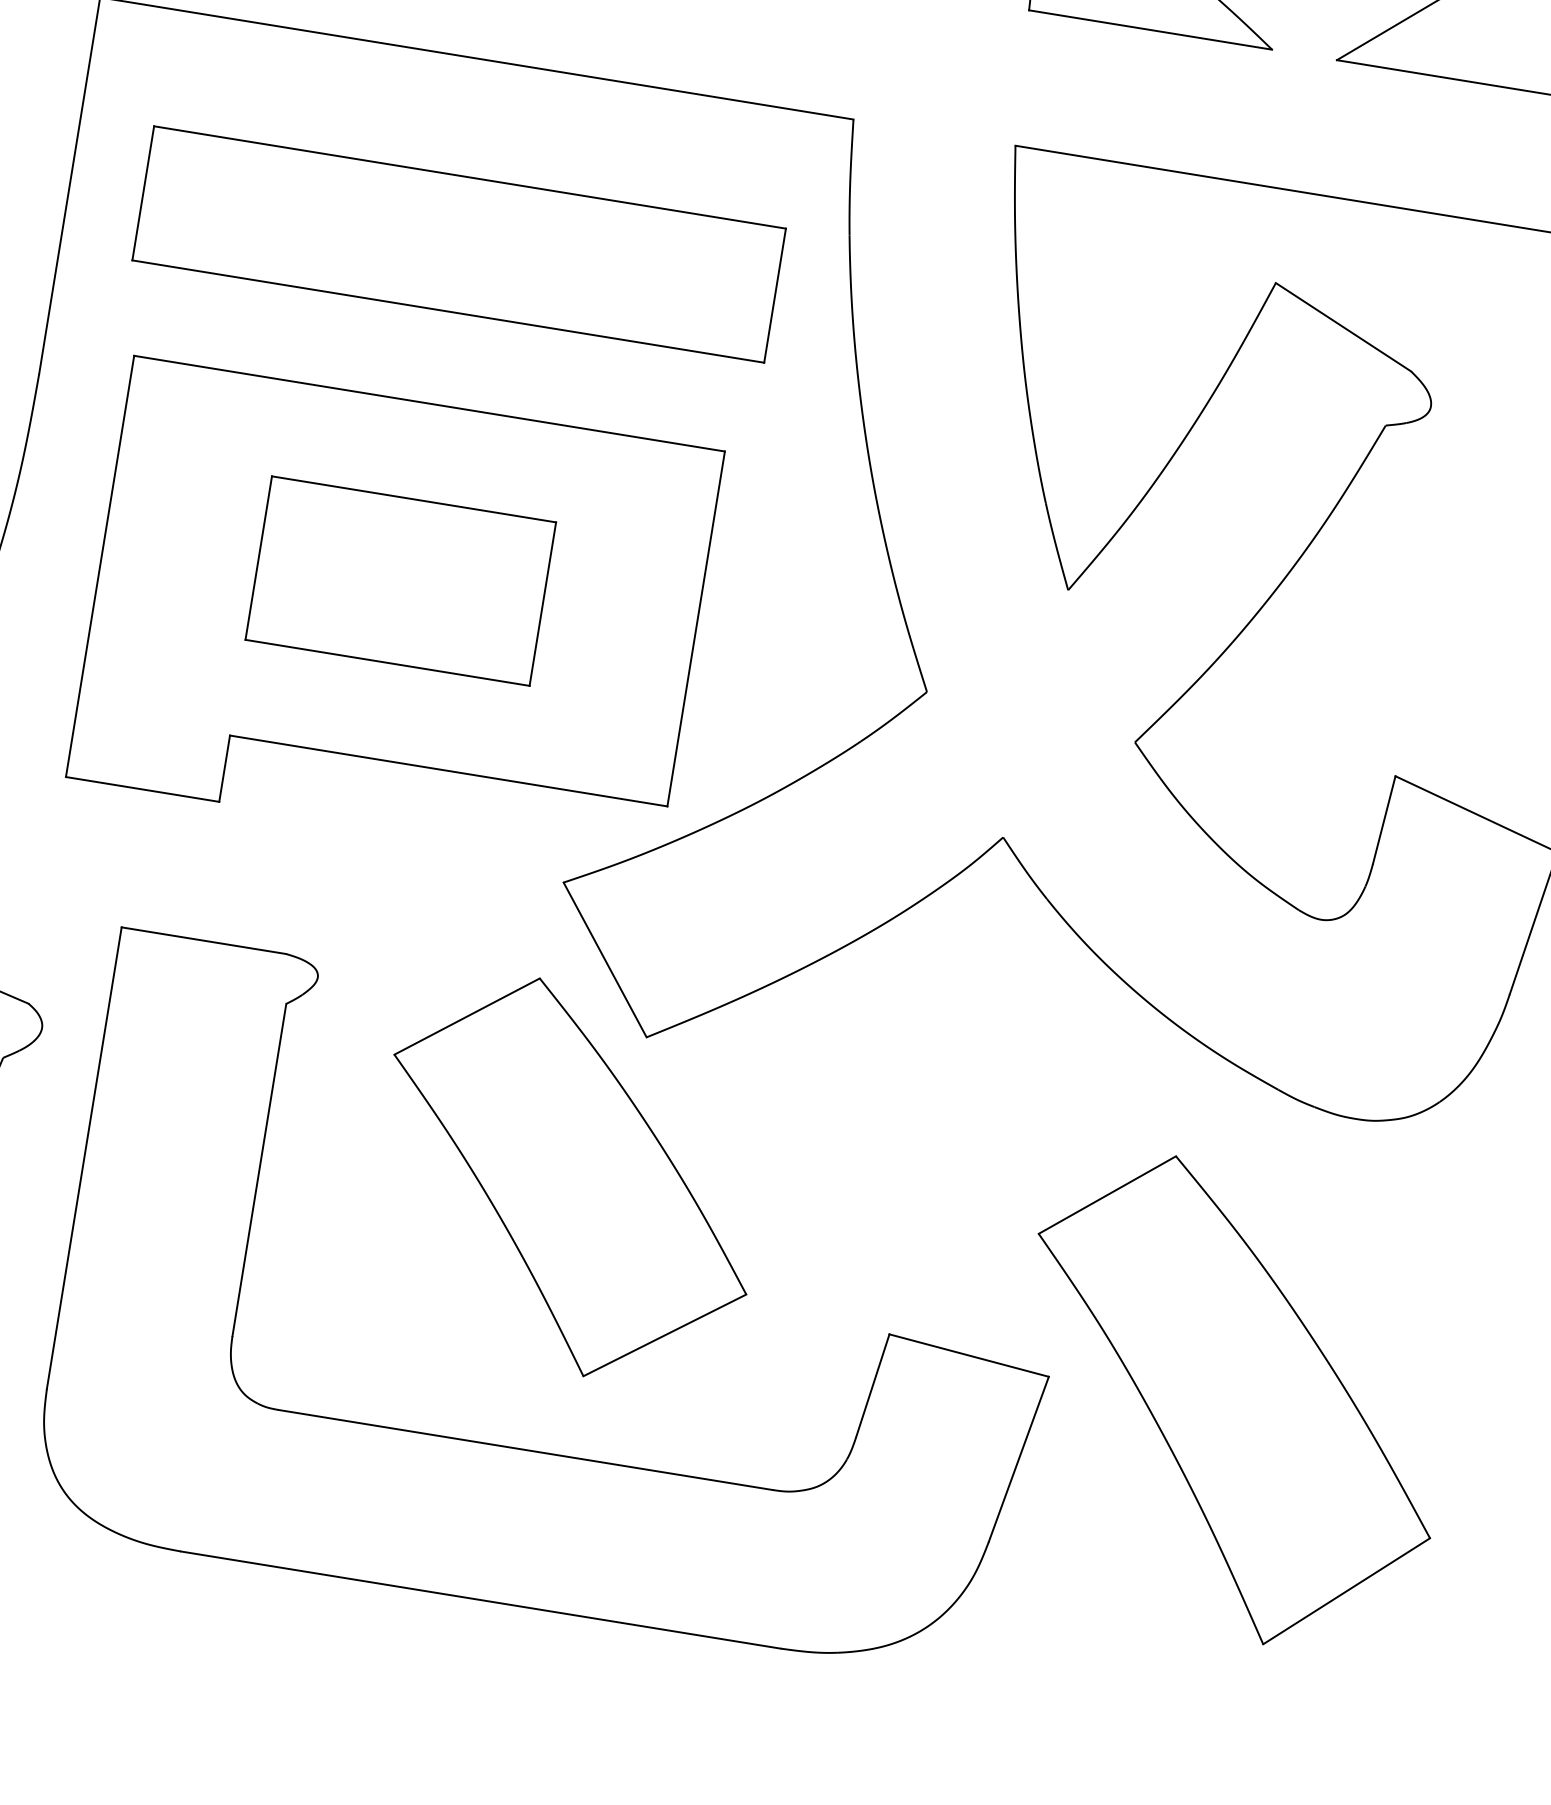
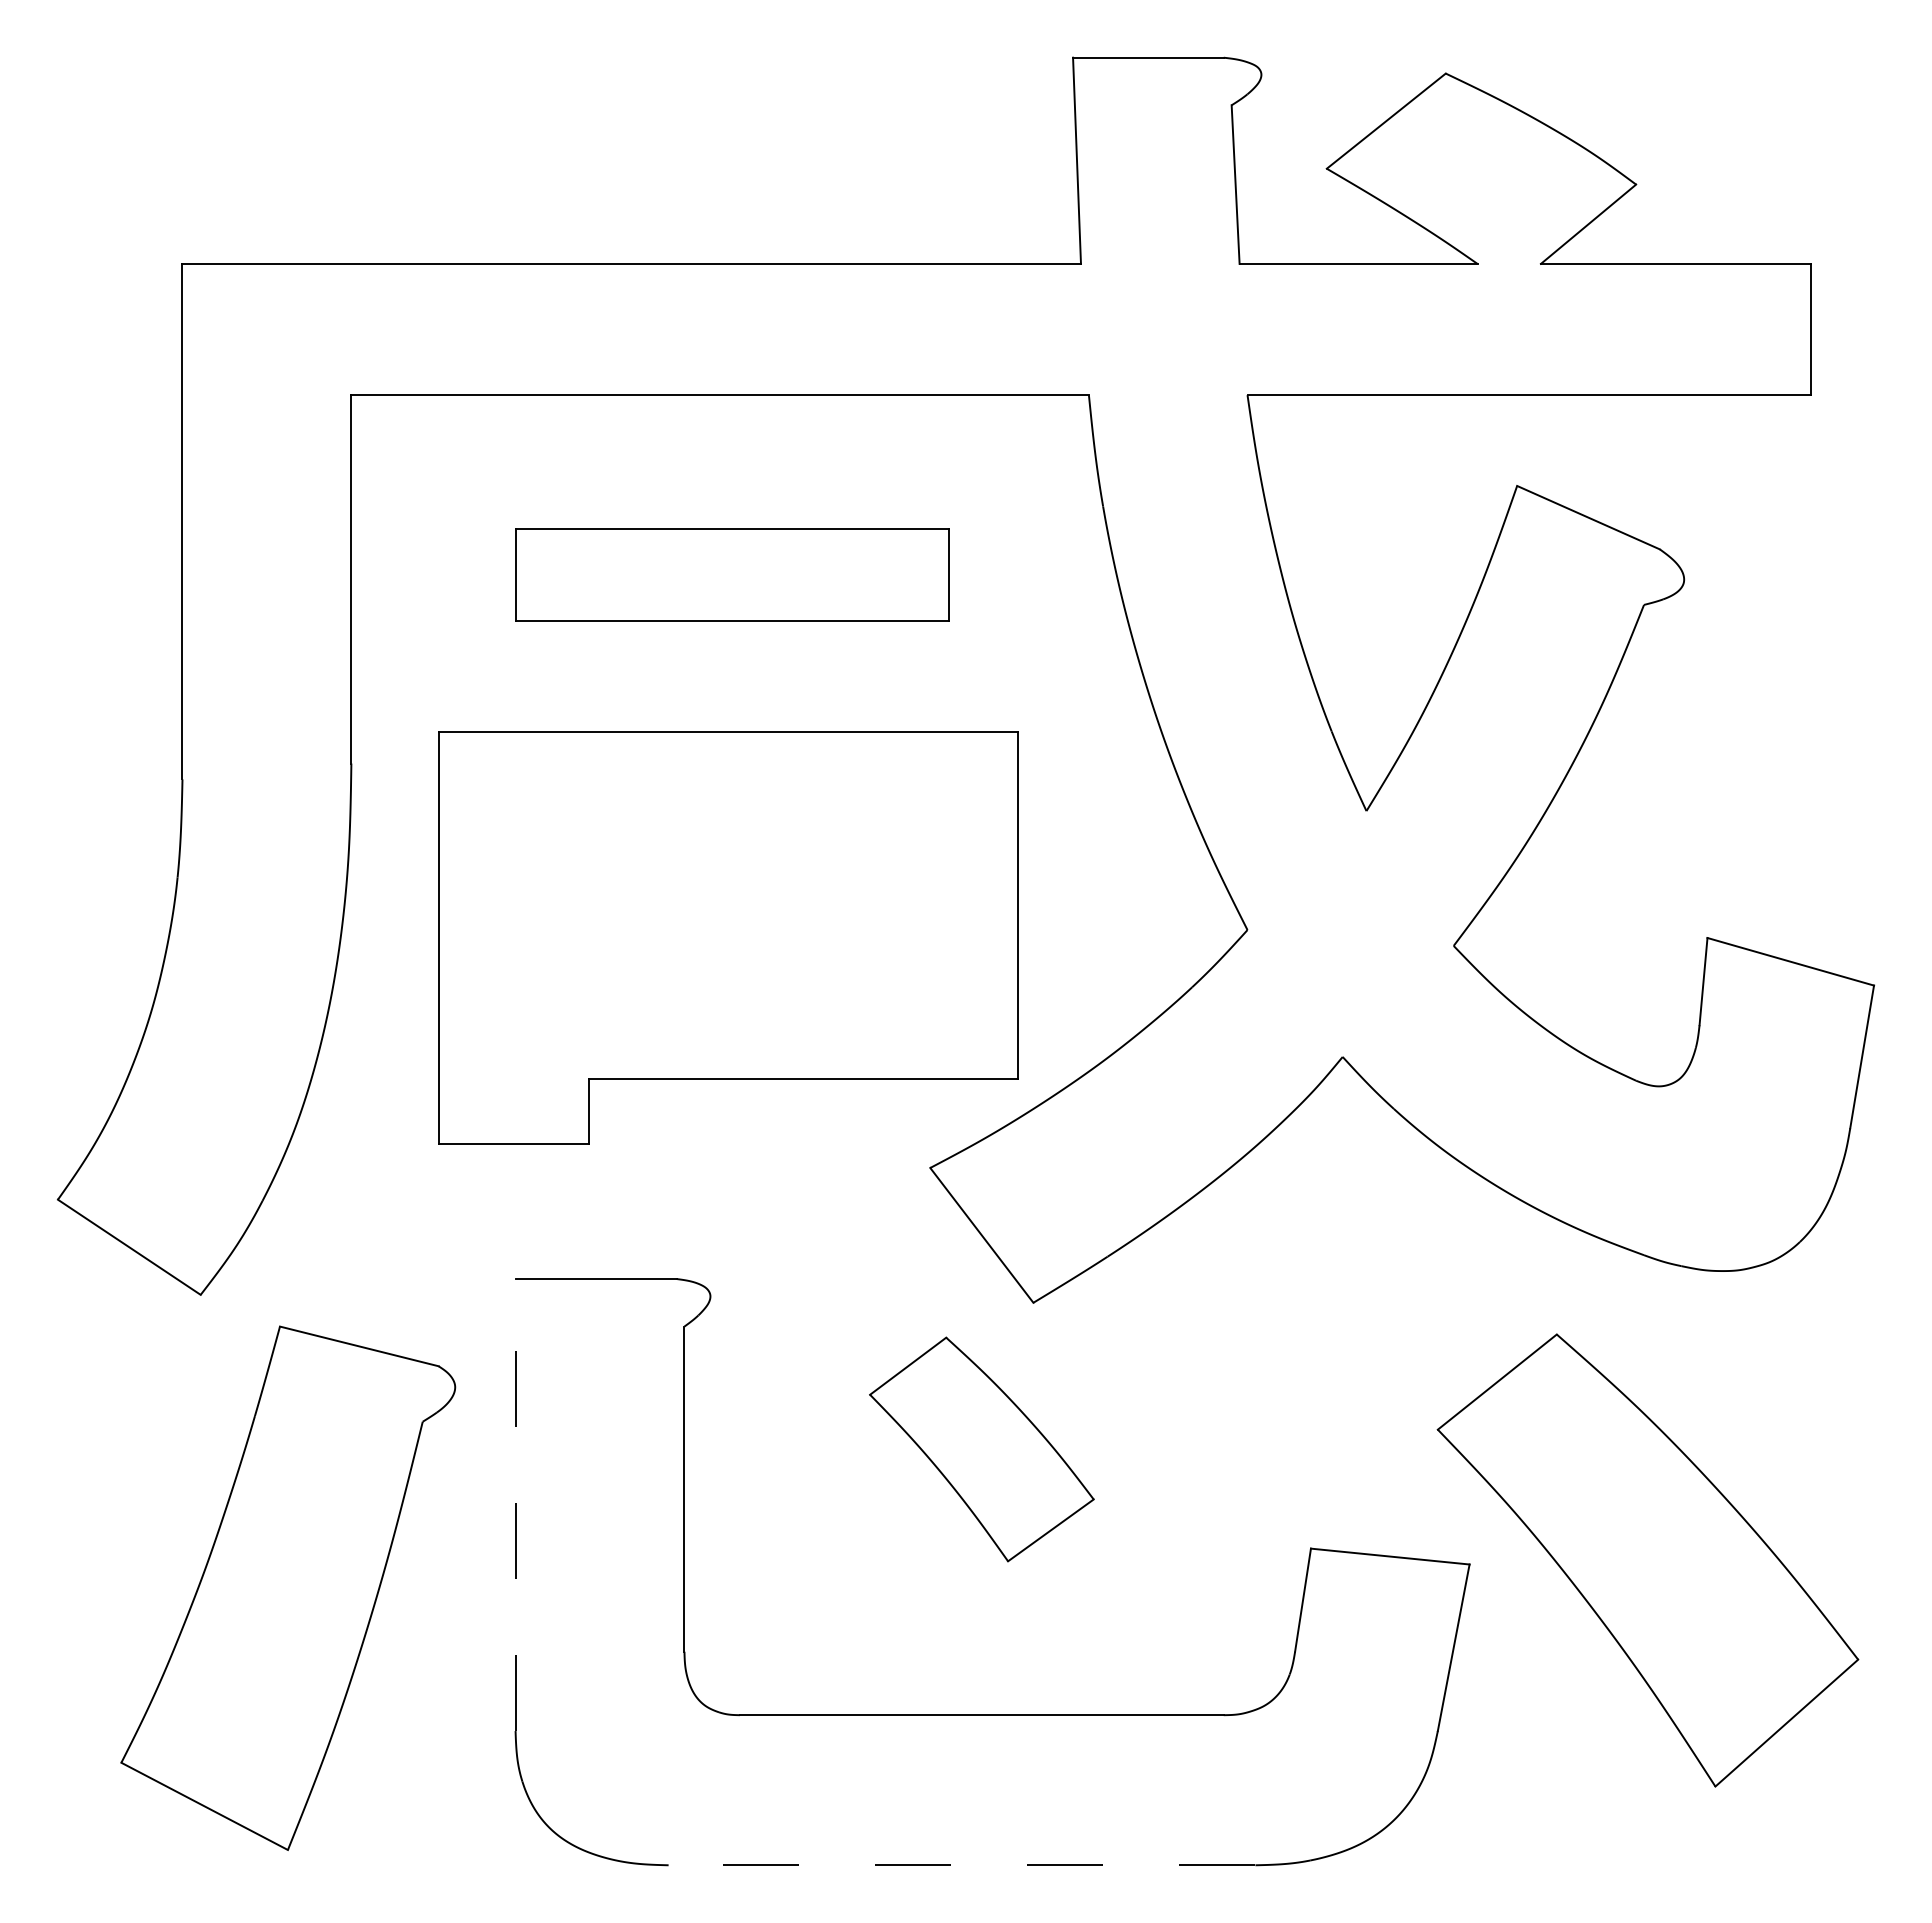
part: (458, 244) -> (731, 575), size x0.7
part: (399, 580) -> (727, 905), removed
line: (84, 1157) -> (515, 1504), solid -> dashed
part: (569, 1178) -> (981, 1449), size x0.6
line: (480, 1600) -> (961, 1865), solid -> dashed

